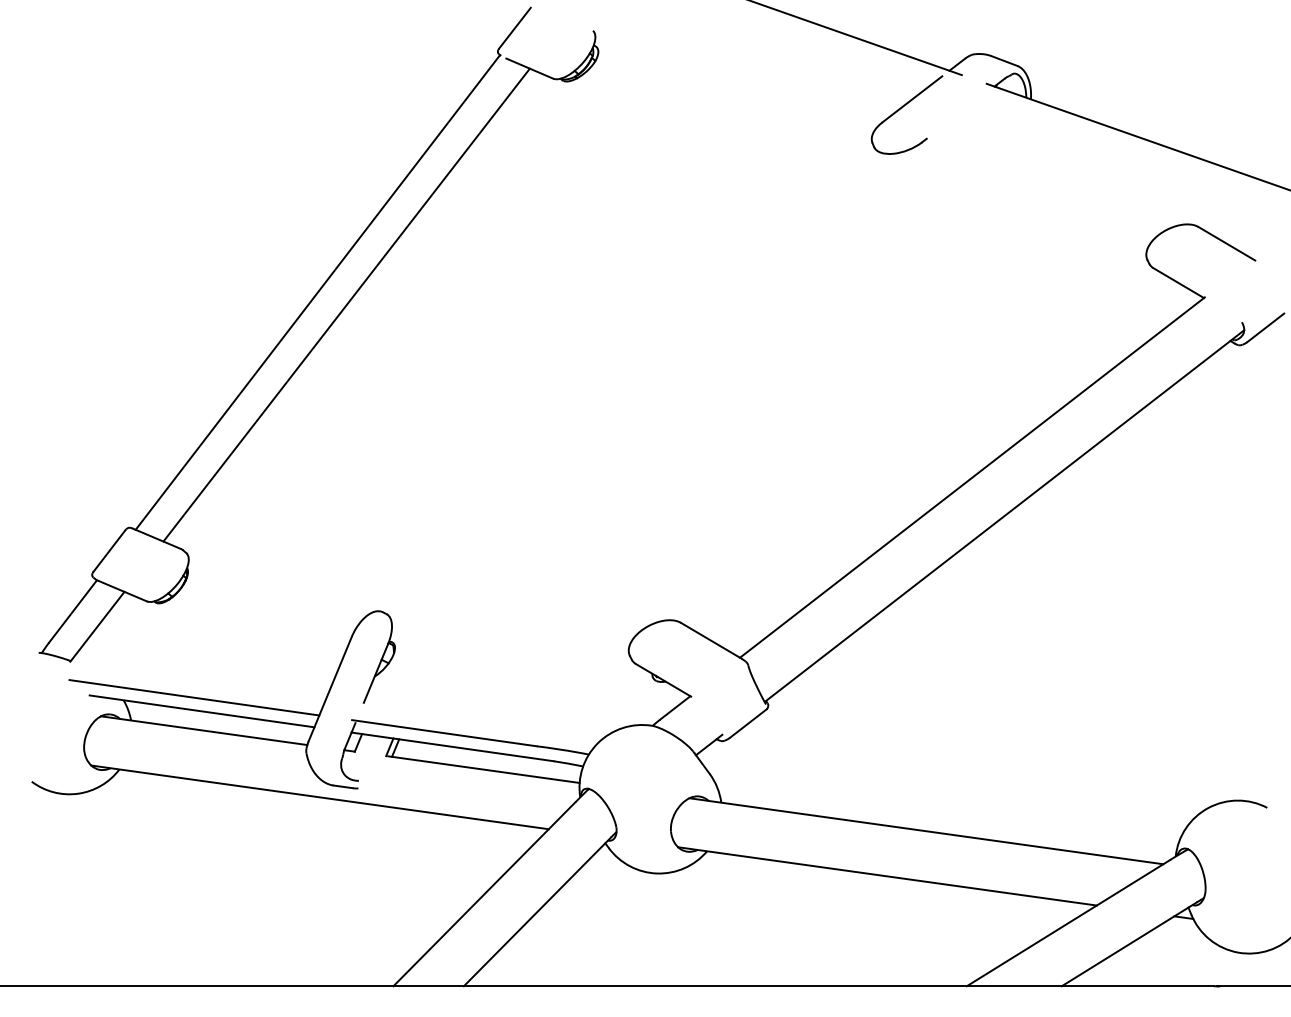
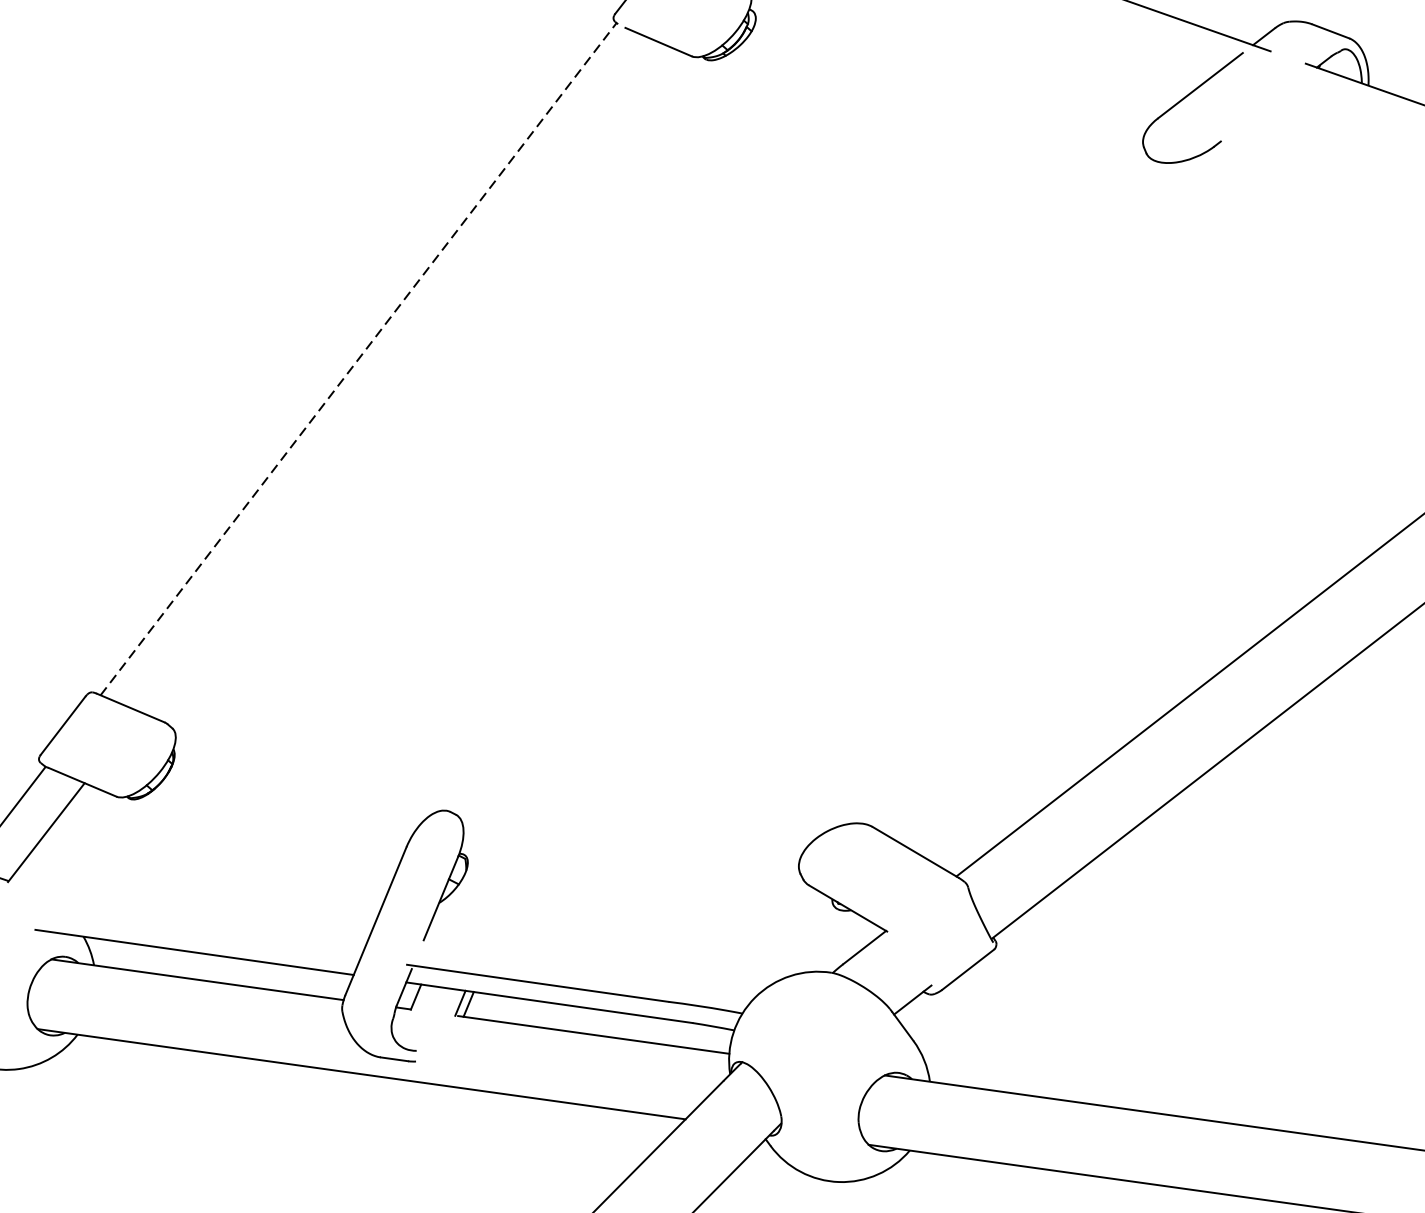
line: (318, 292) -> (359, 359), solid -> dashed
line: (346, 304) -> (399, 376), removed
line: (194, 697) -> (183, 932), removed

